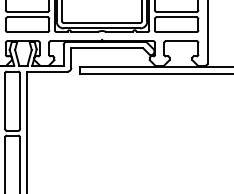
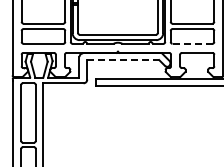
line: (176, 32) -> (192, 44), solid -> dashed
line: (107, 48) -> (123, 60), solid -> dashed

